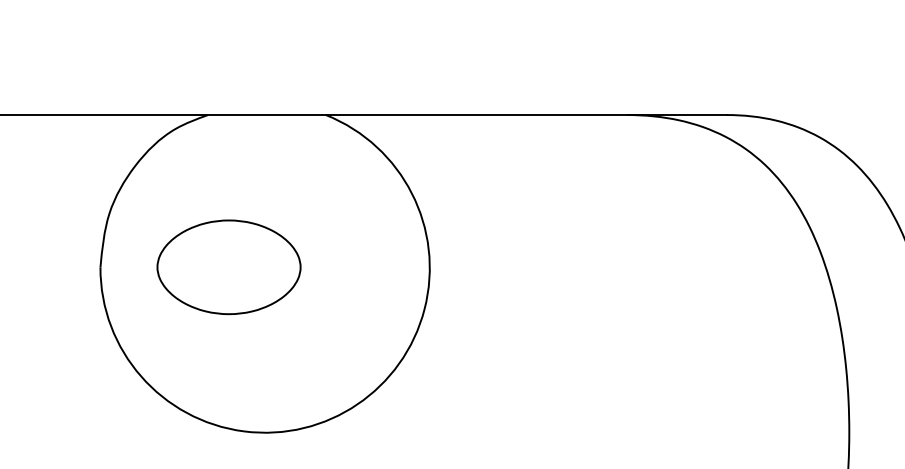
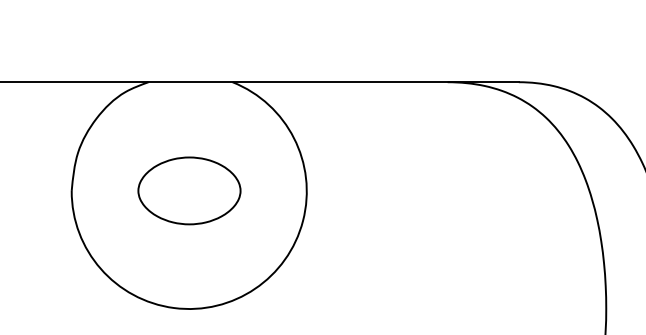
part: (229, 266) -> (189, 190), moved

